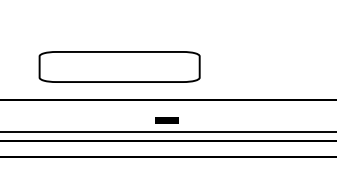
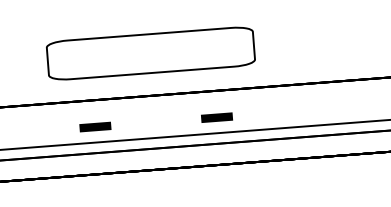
part: (72, 120) -> (95, 127), added

